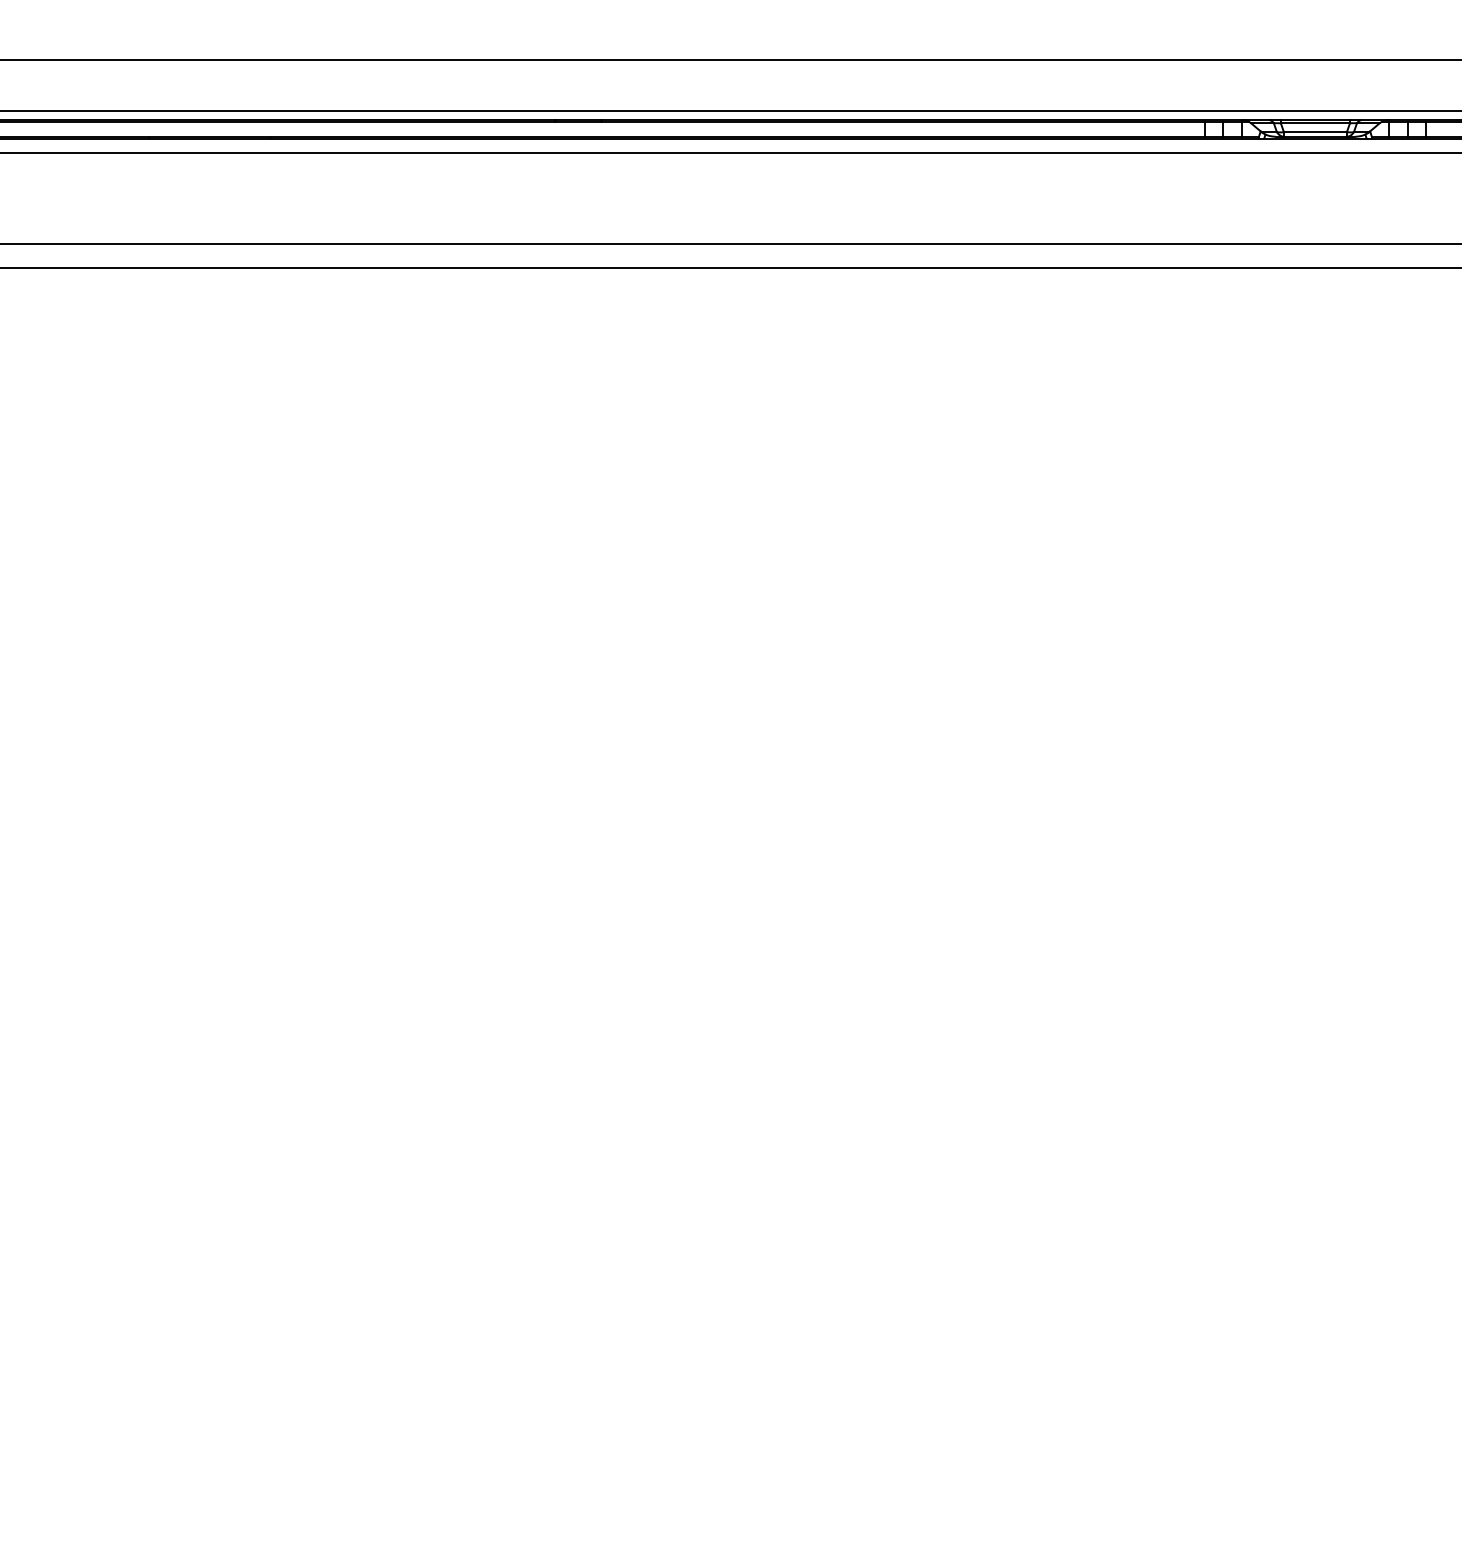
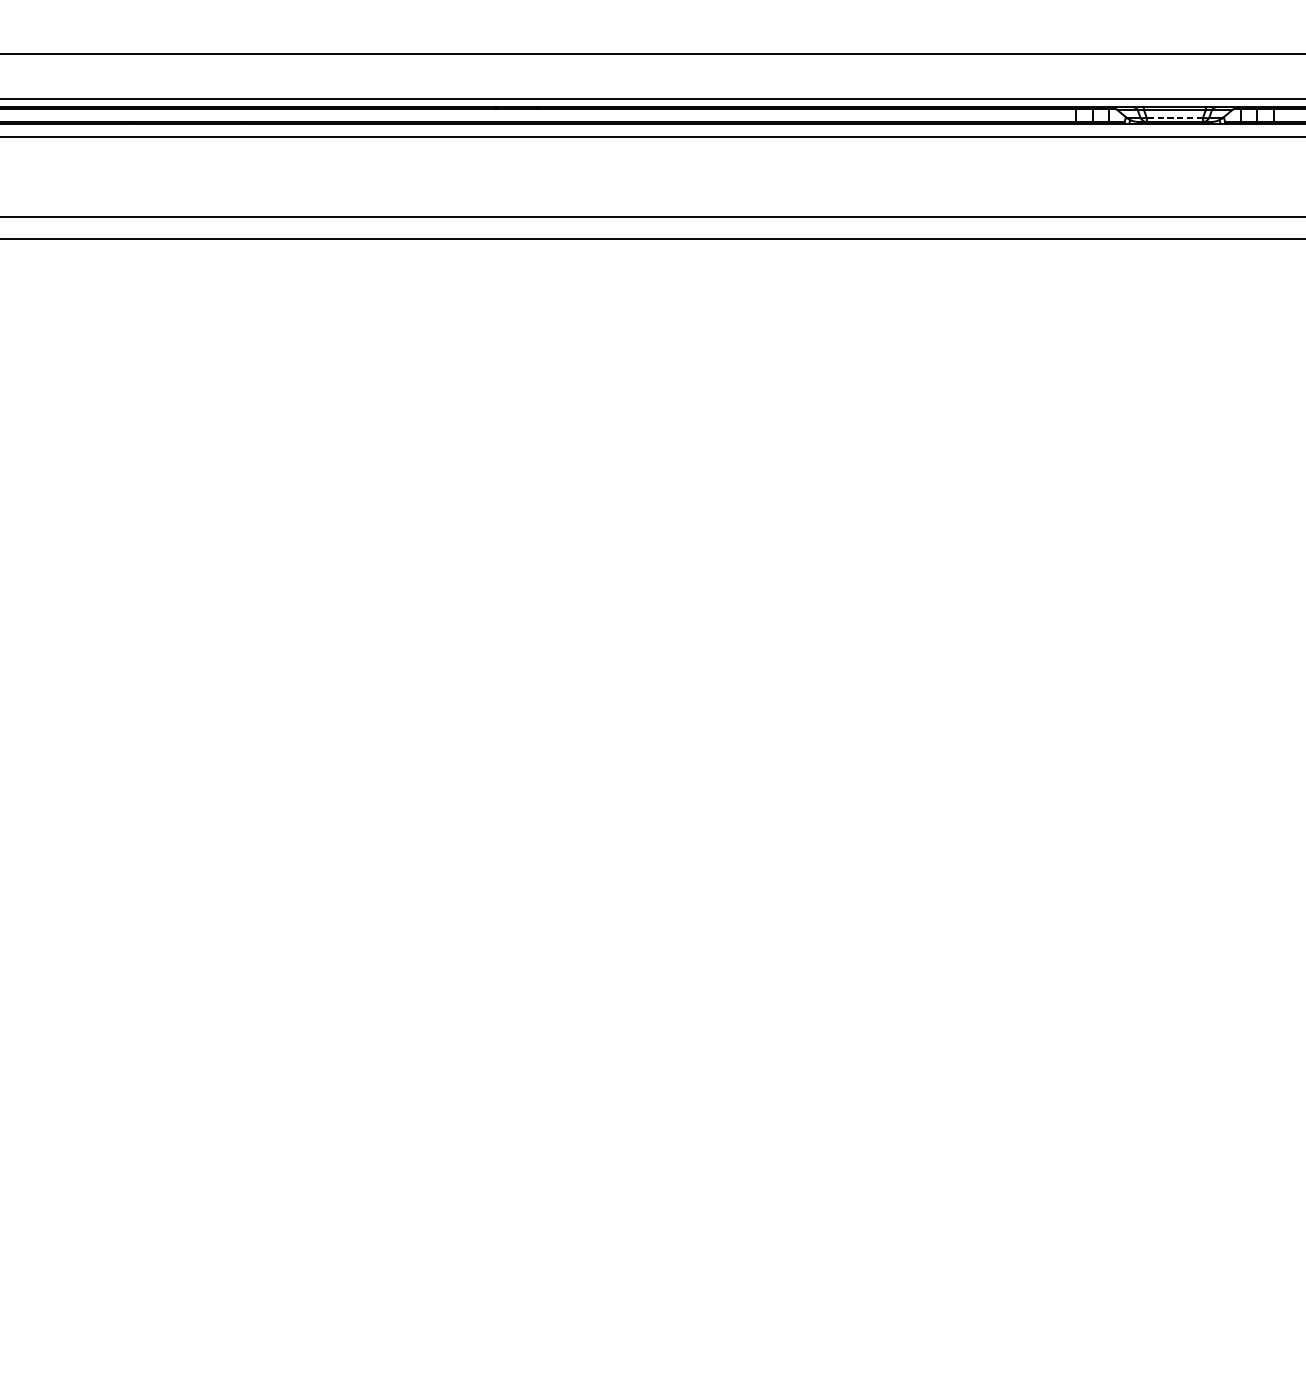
line: (1315, 132) -> (1174, 118), solid -> dashed

